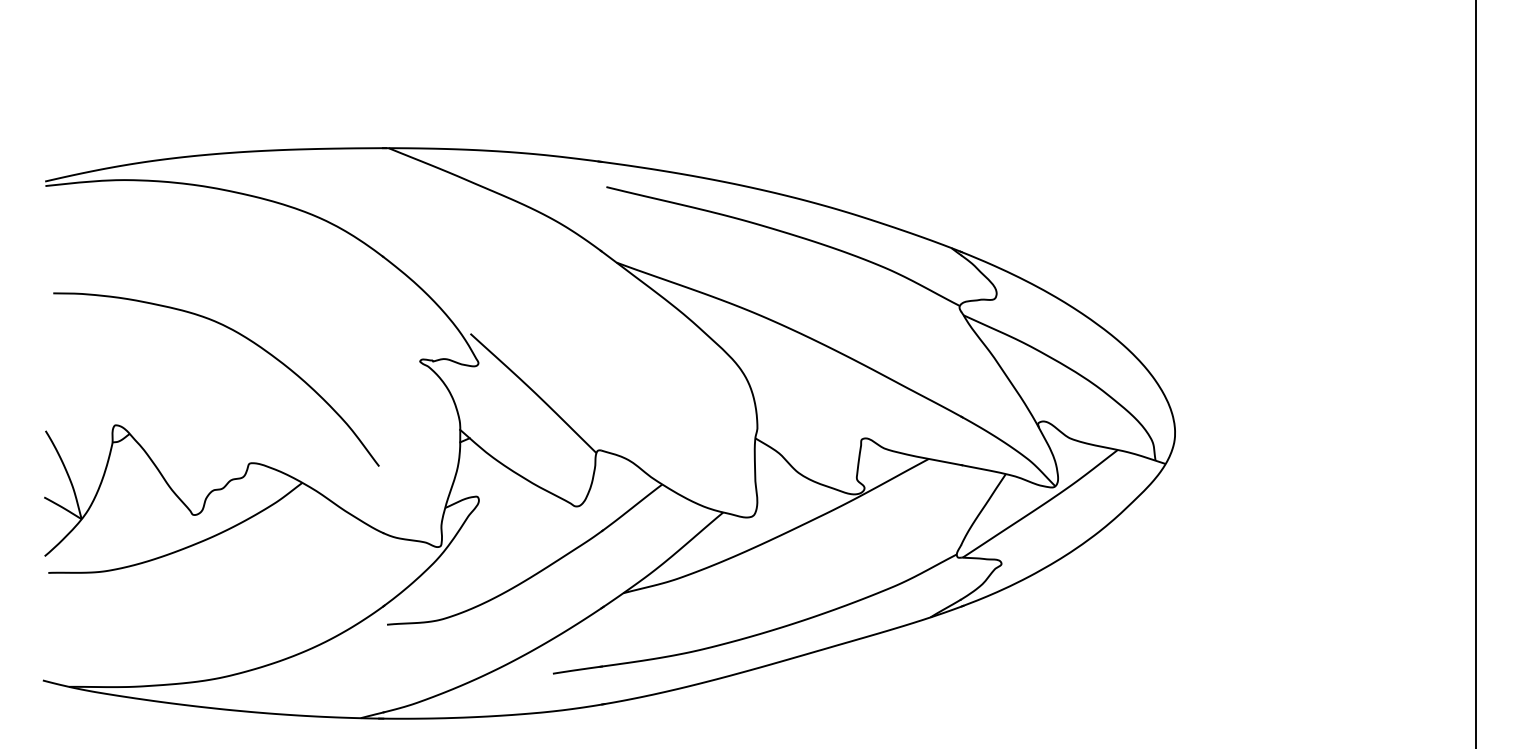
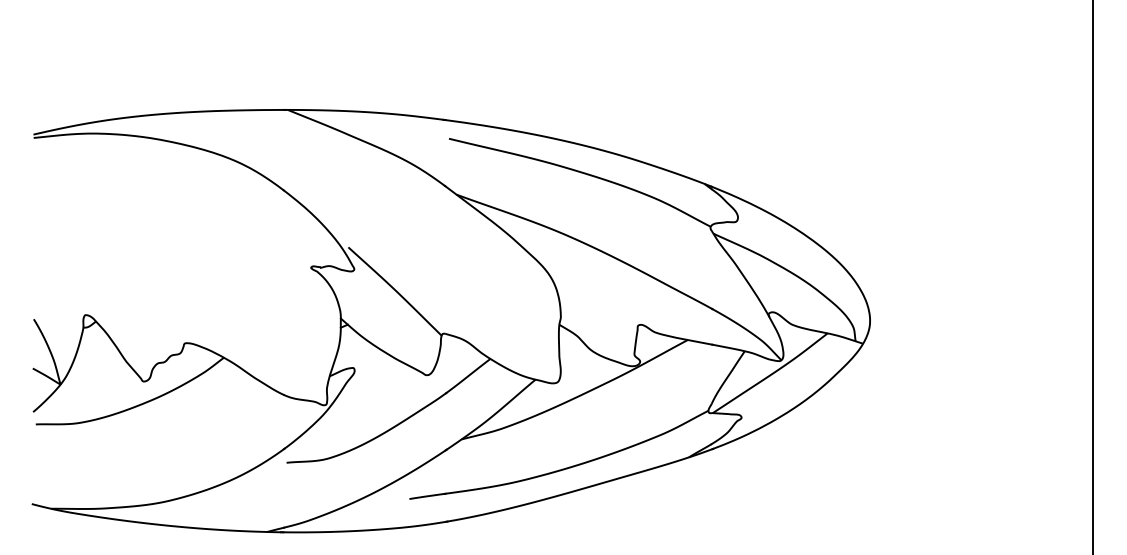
curve: (243, 337) -> (180, 250), removed

